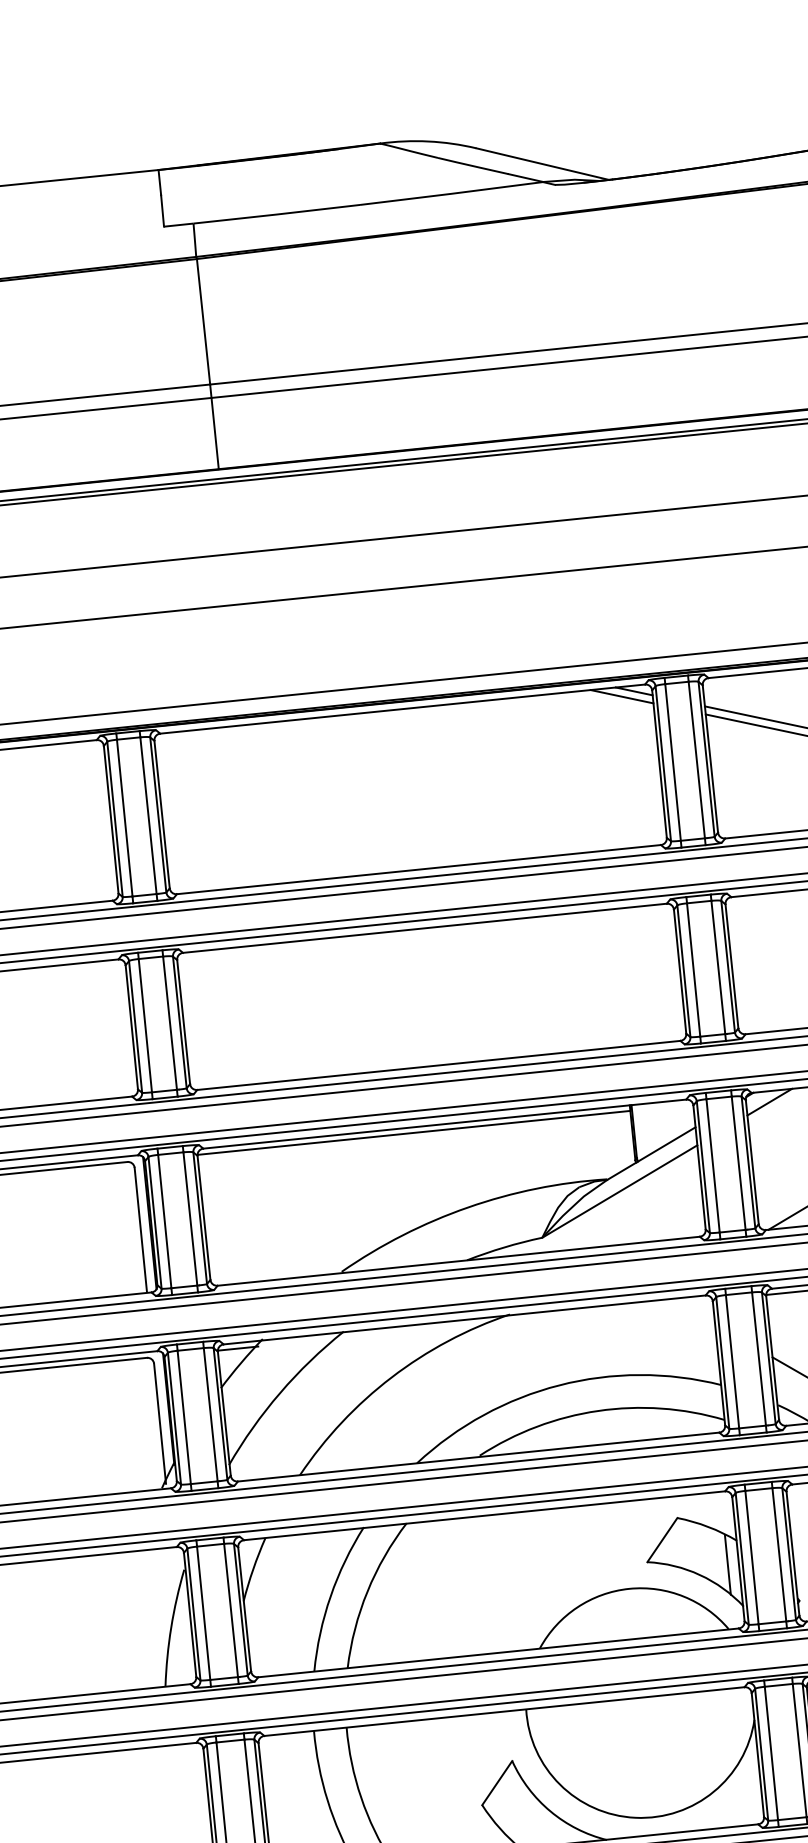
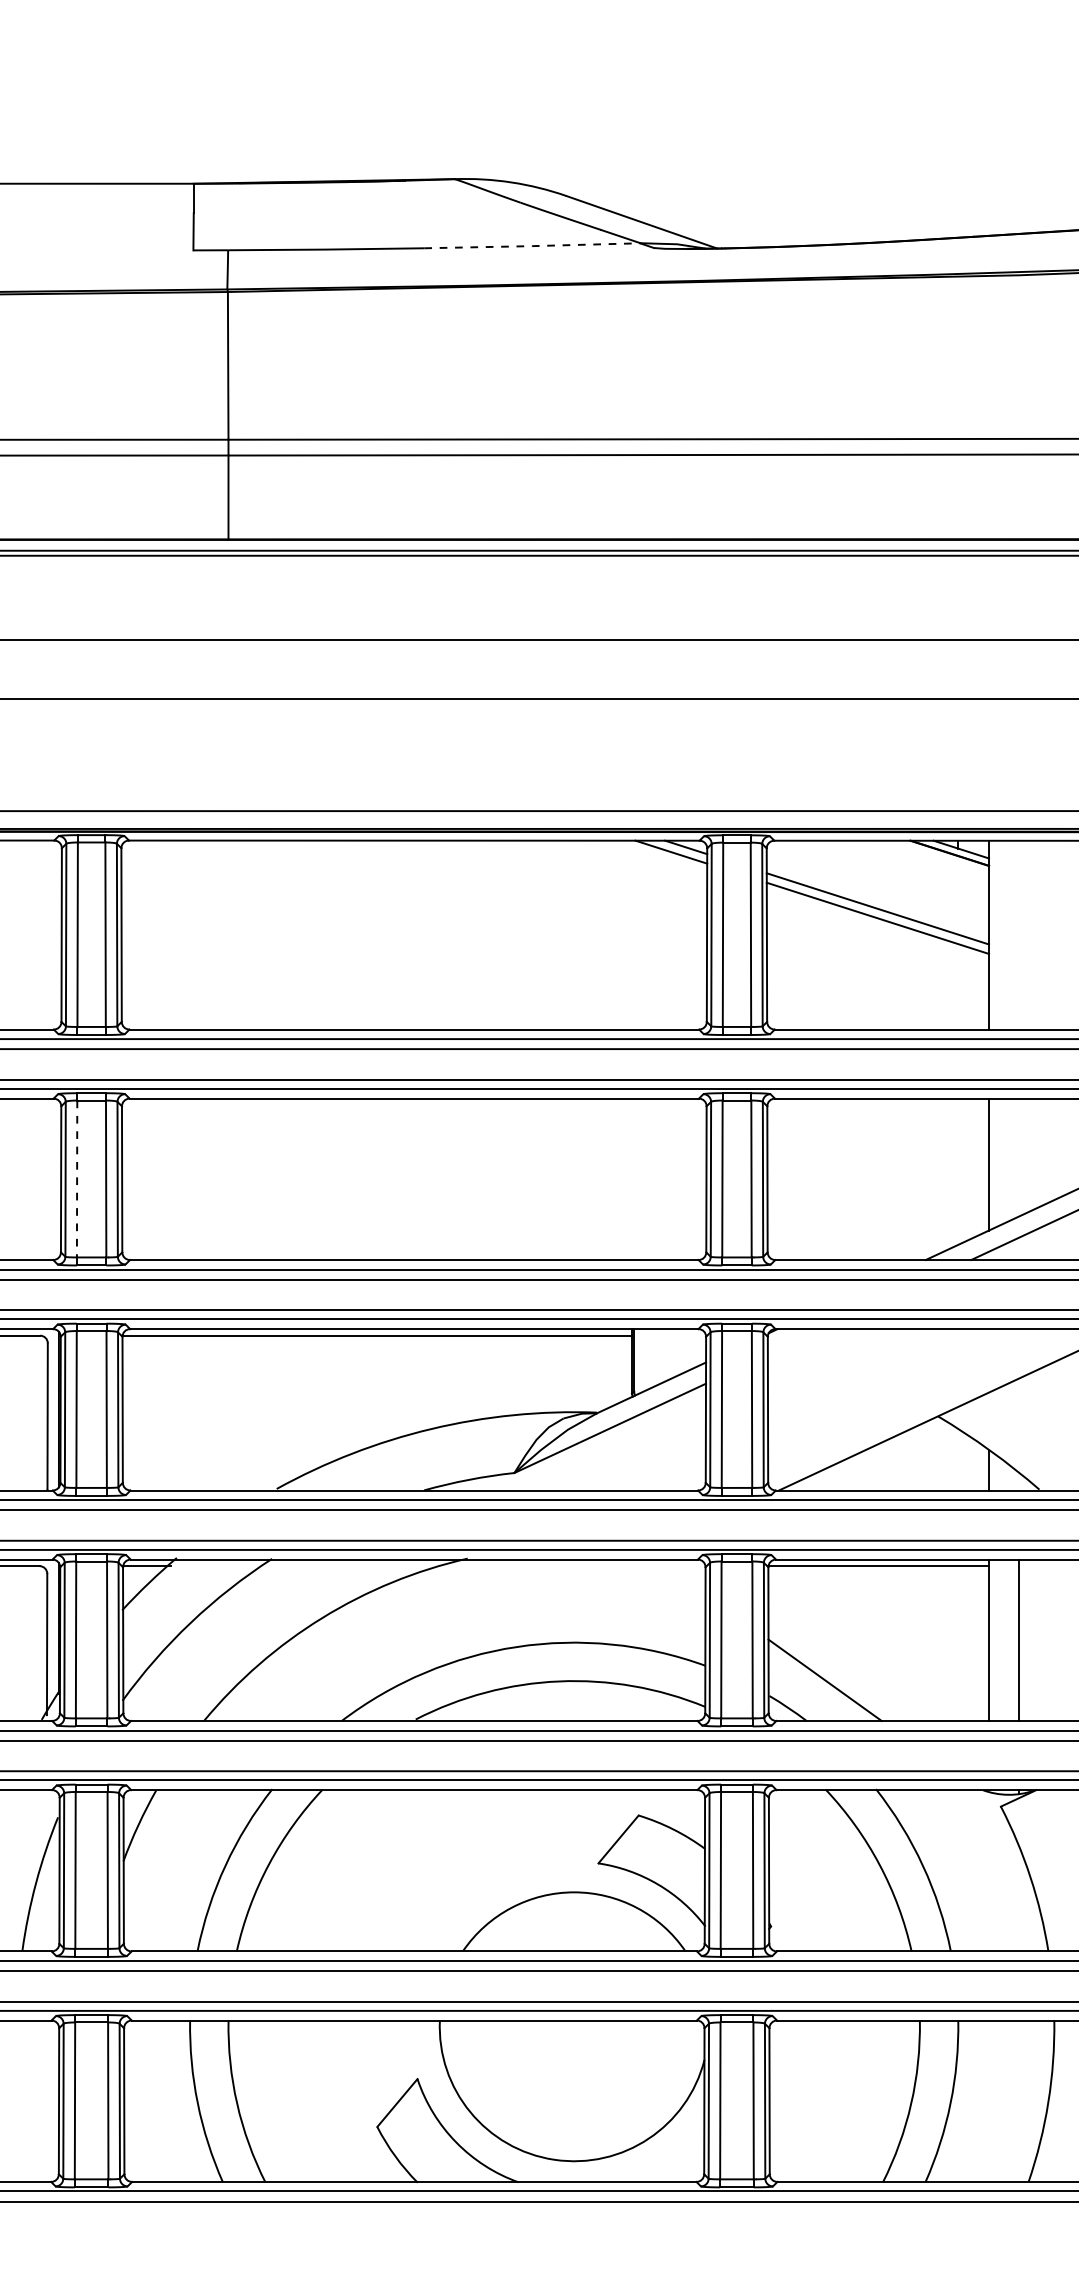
line: (451, 194) -> (532, 246), solid -> dashed
line: (145, 1026) -> (77, 1179), solid -> dashed
line: (769, 1101) -> (795, 1341), removed
line: (727, 1565) -> (691, 1876), removed

